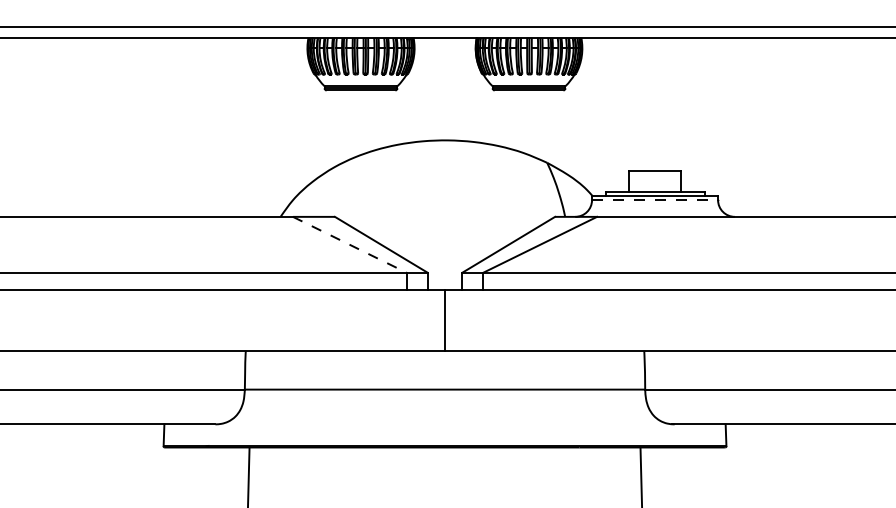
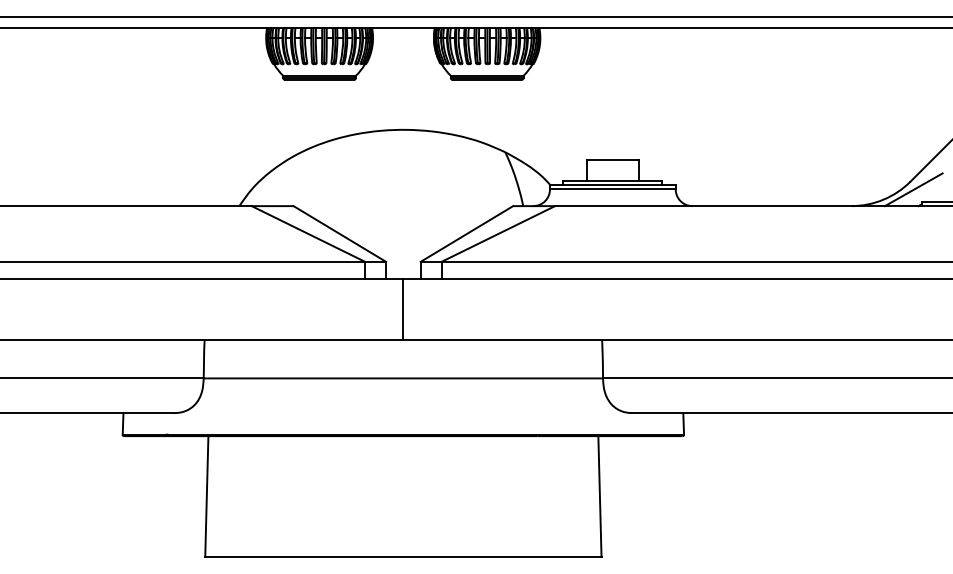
line: (654, 200) -> (612, 189), dashed -> solid
line: (349, 245) -> (308, 234), dashed -> solid

